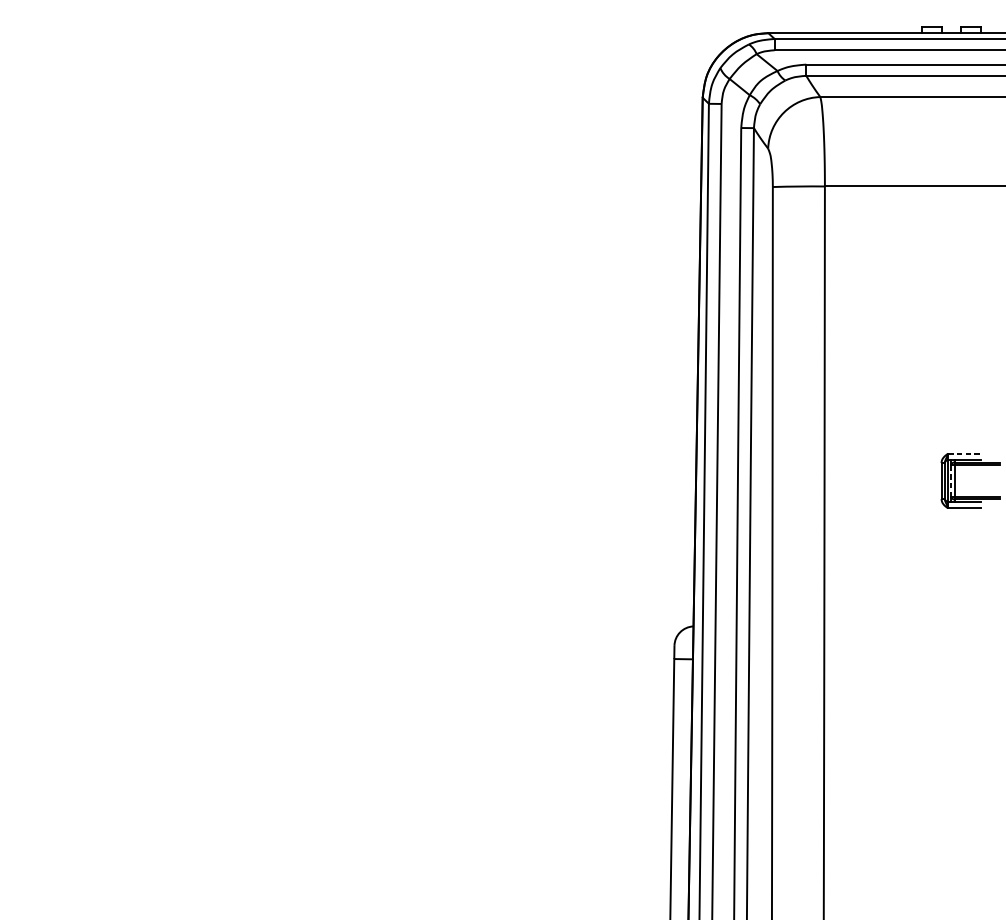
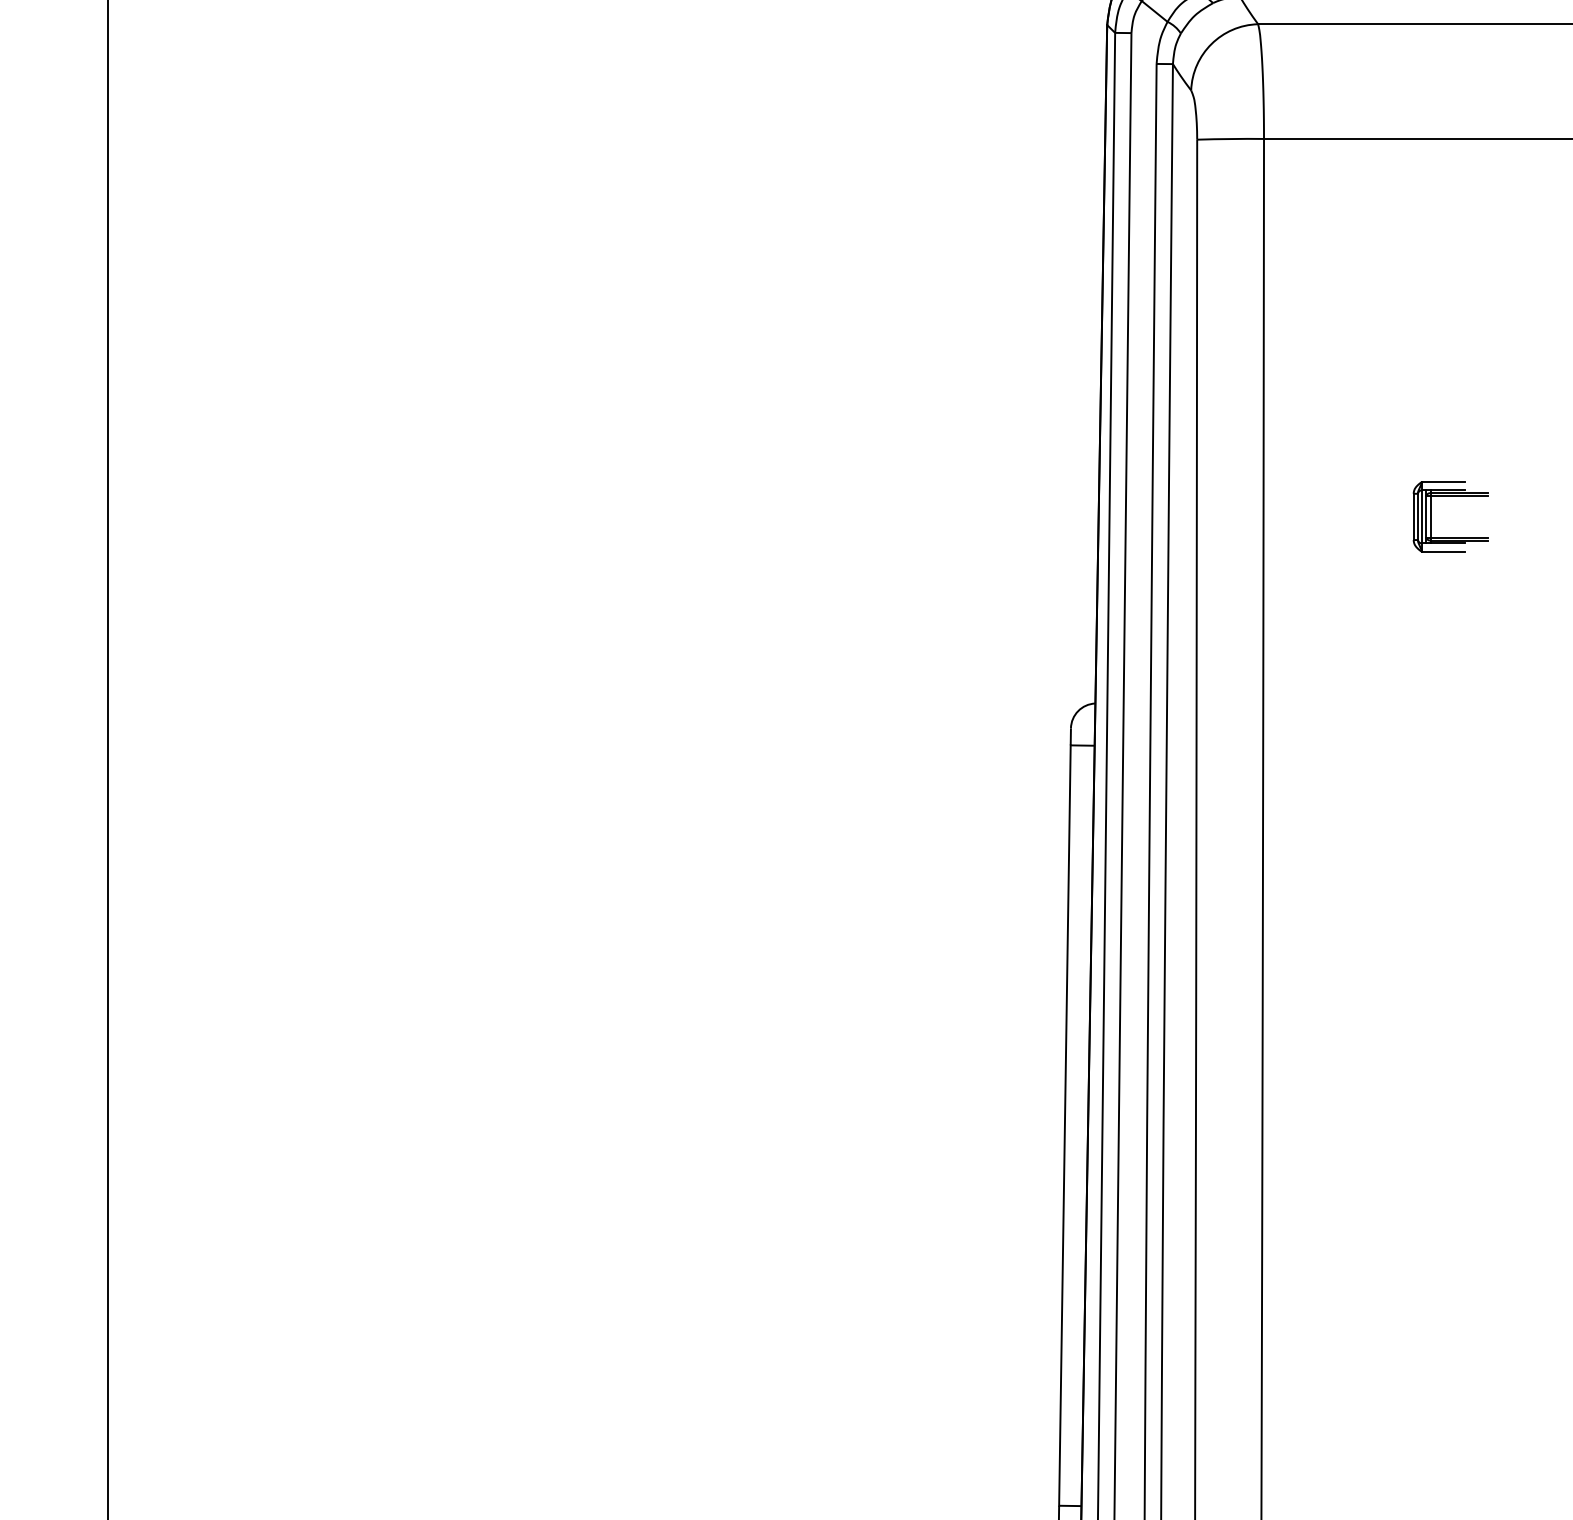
line: (964, 453) -> (1443, 481), dashed -> solid
line: (951, 480) -> (1426, 516), dashed -> solid

